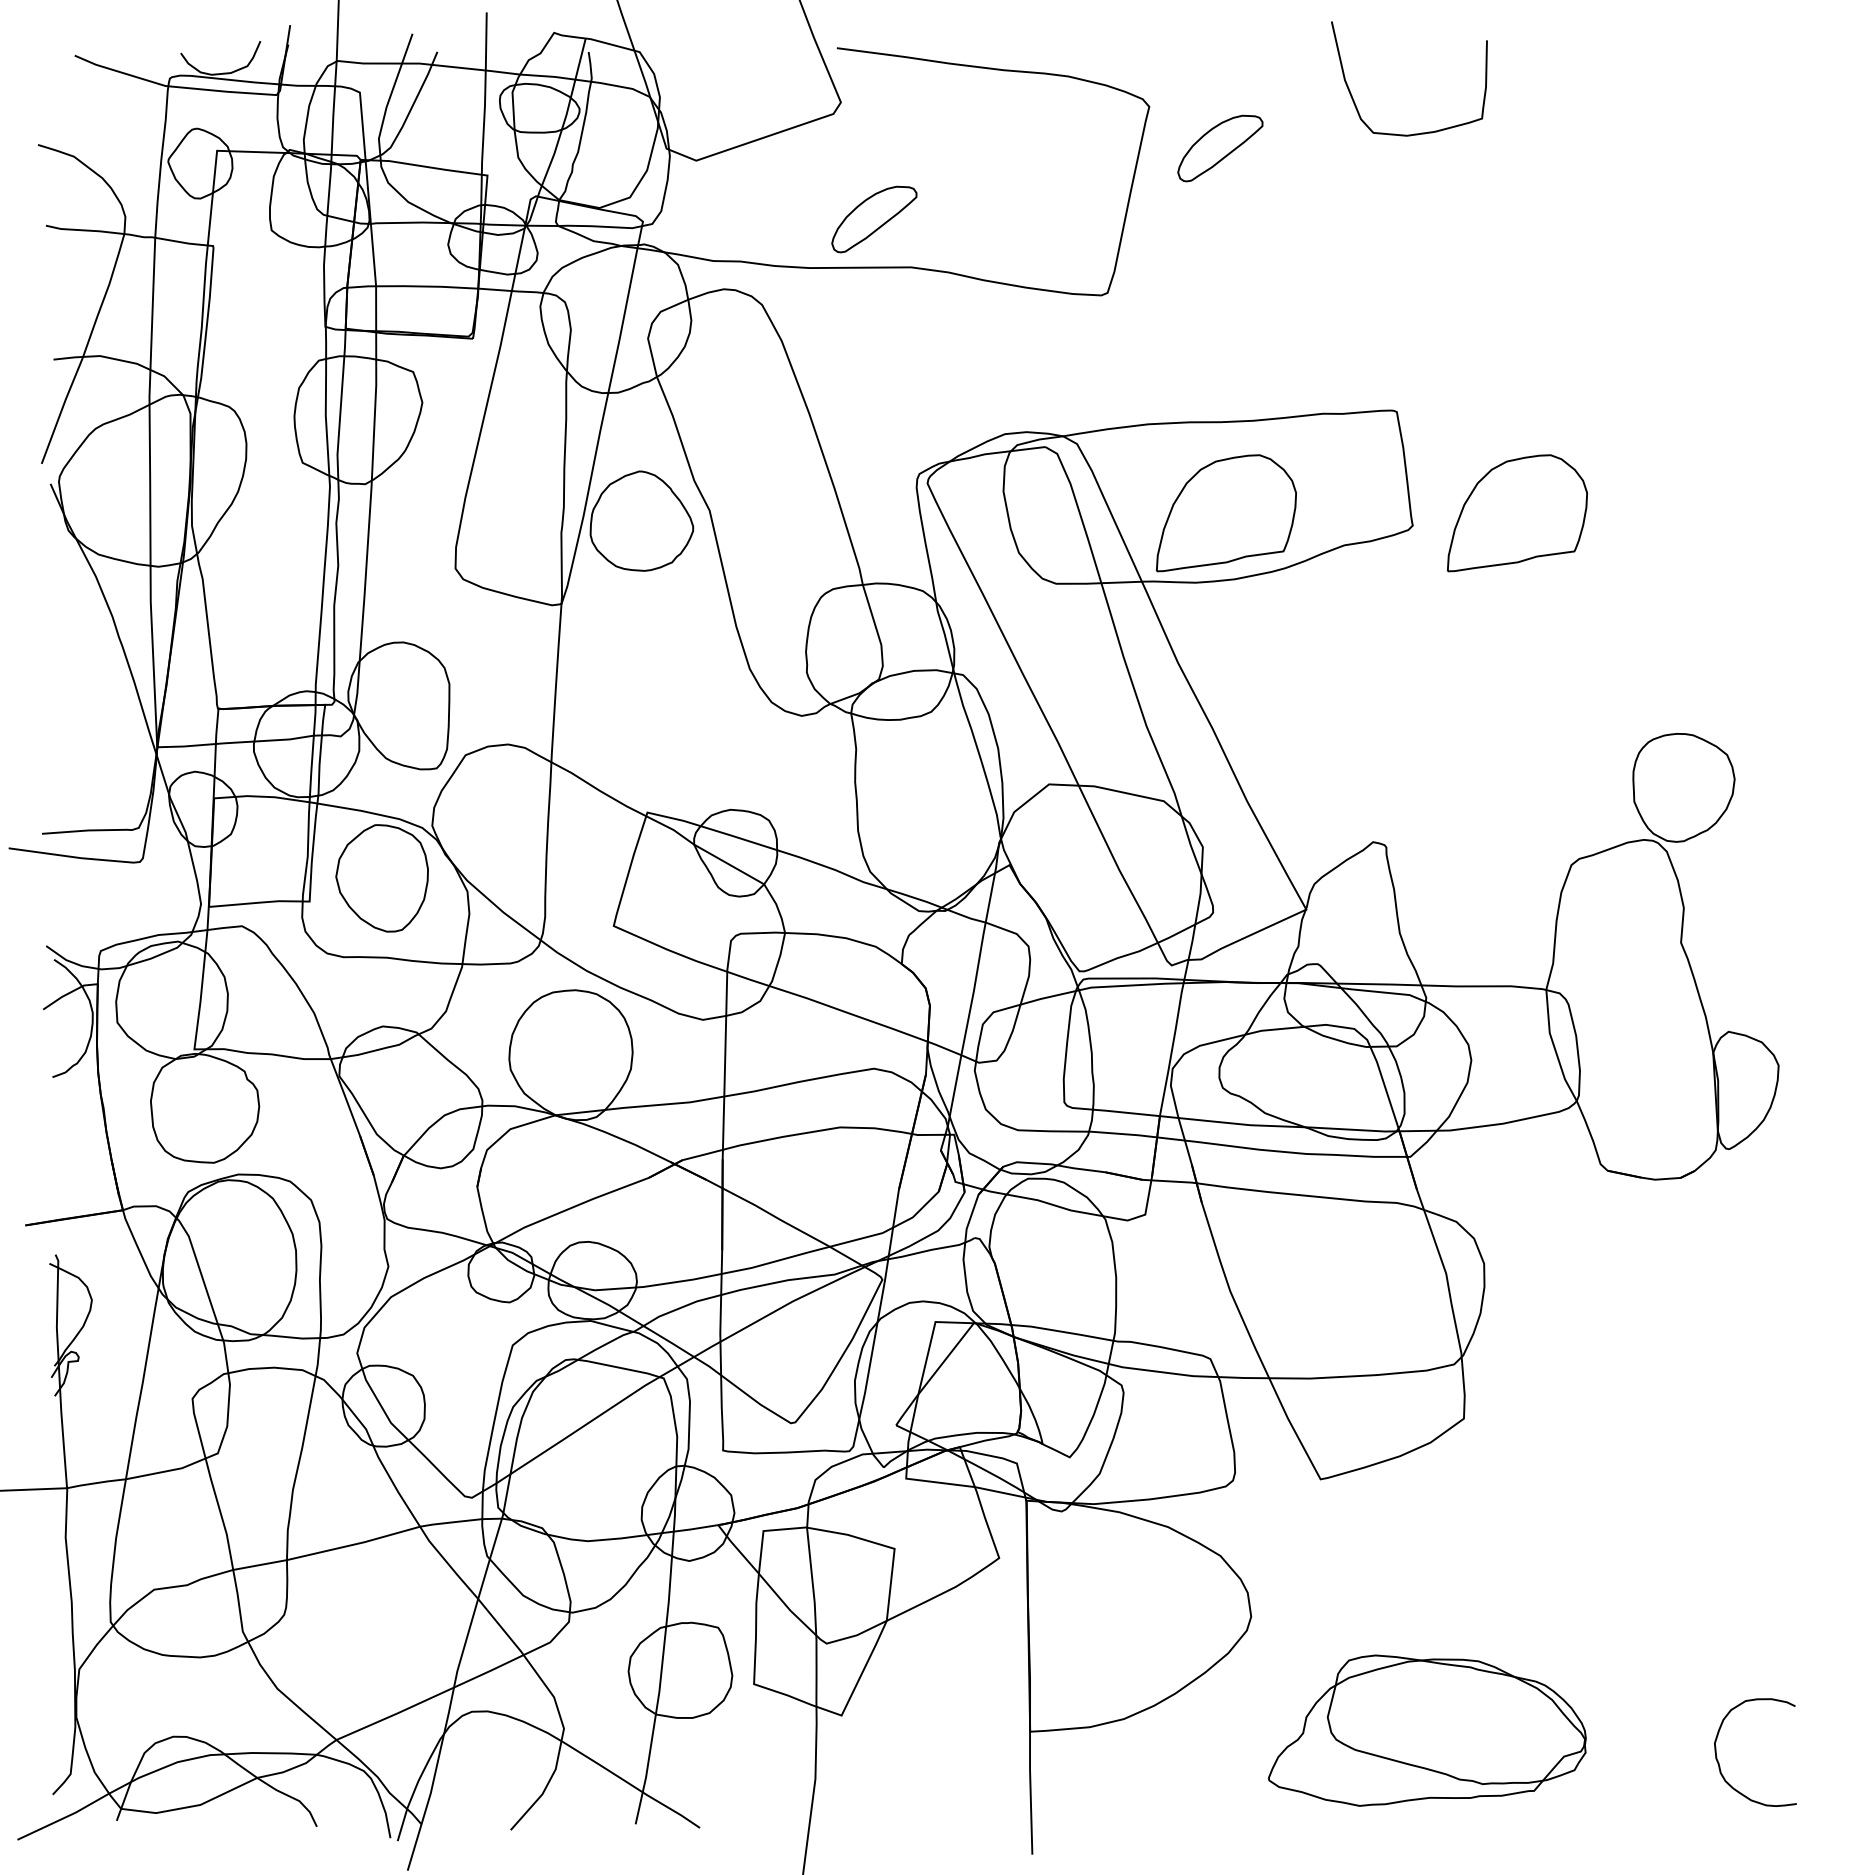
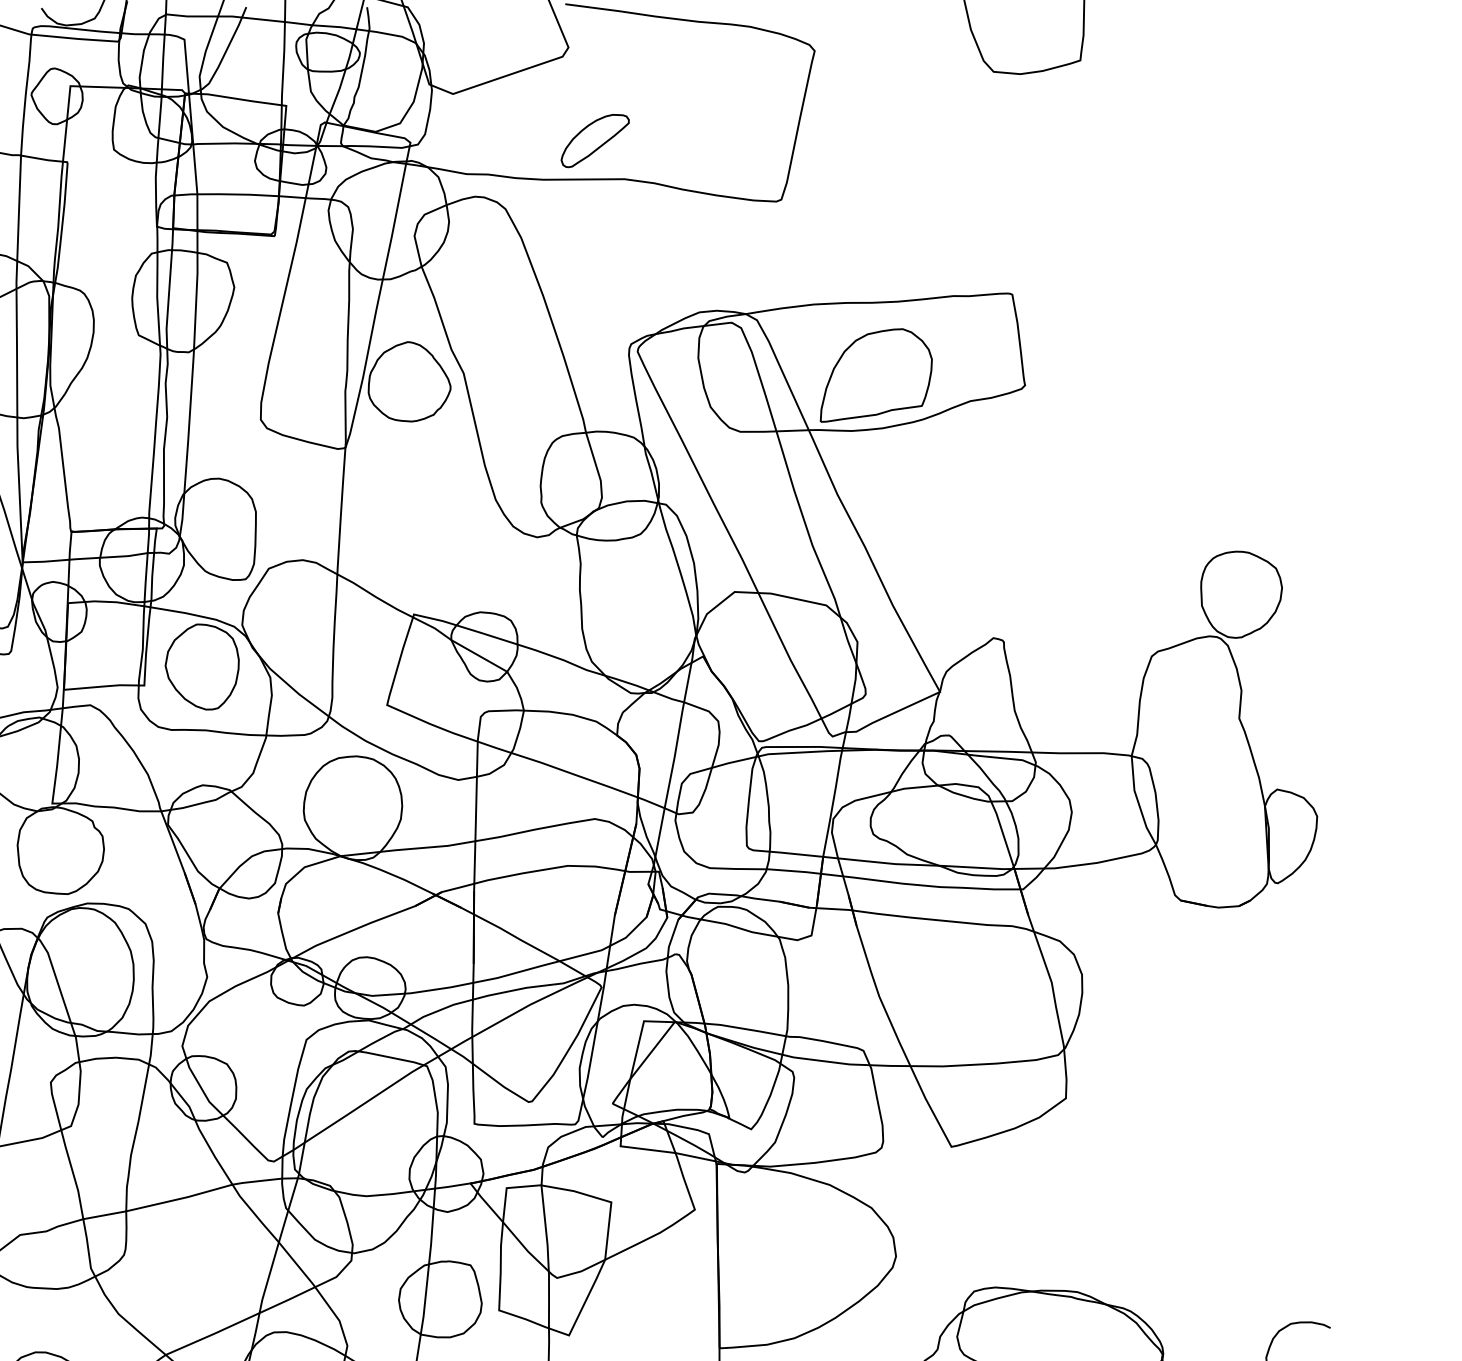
part: (1220, 148) -> (871, 84), removed
part: (1517, 513) -> (1108, 375), removed

